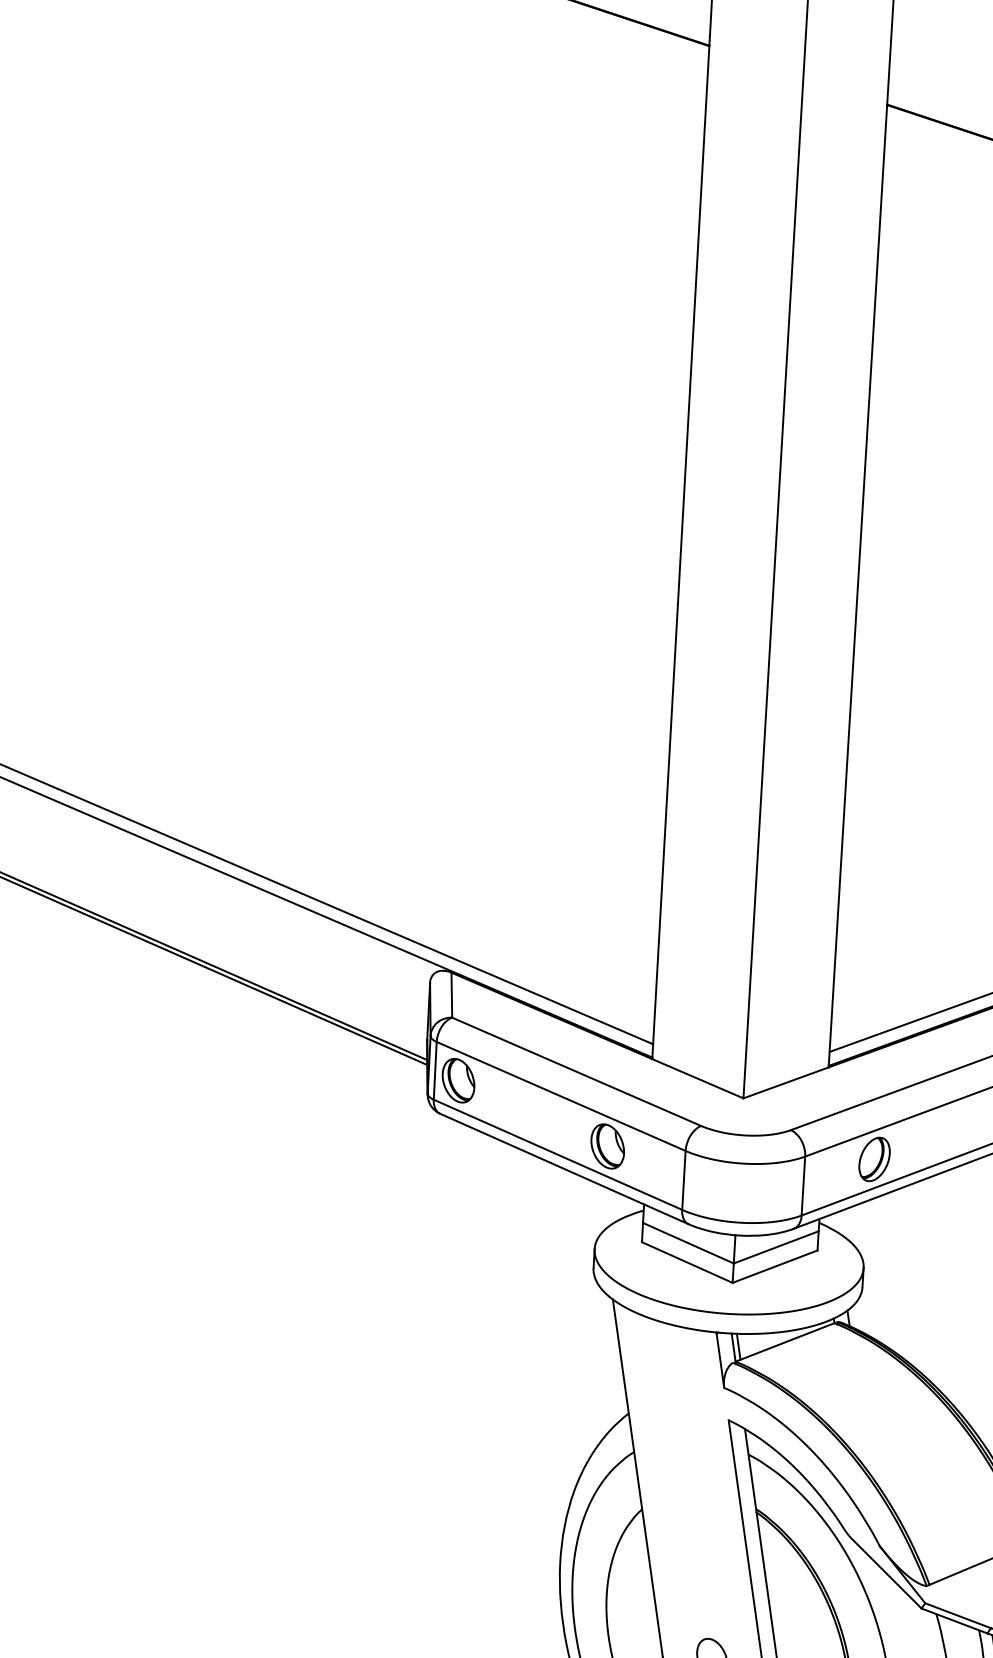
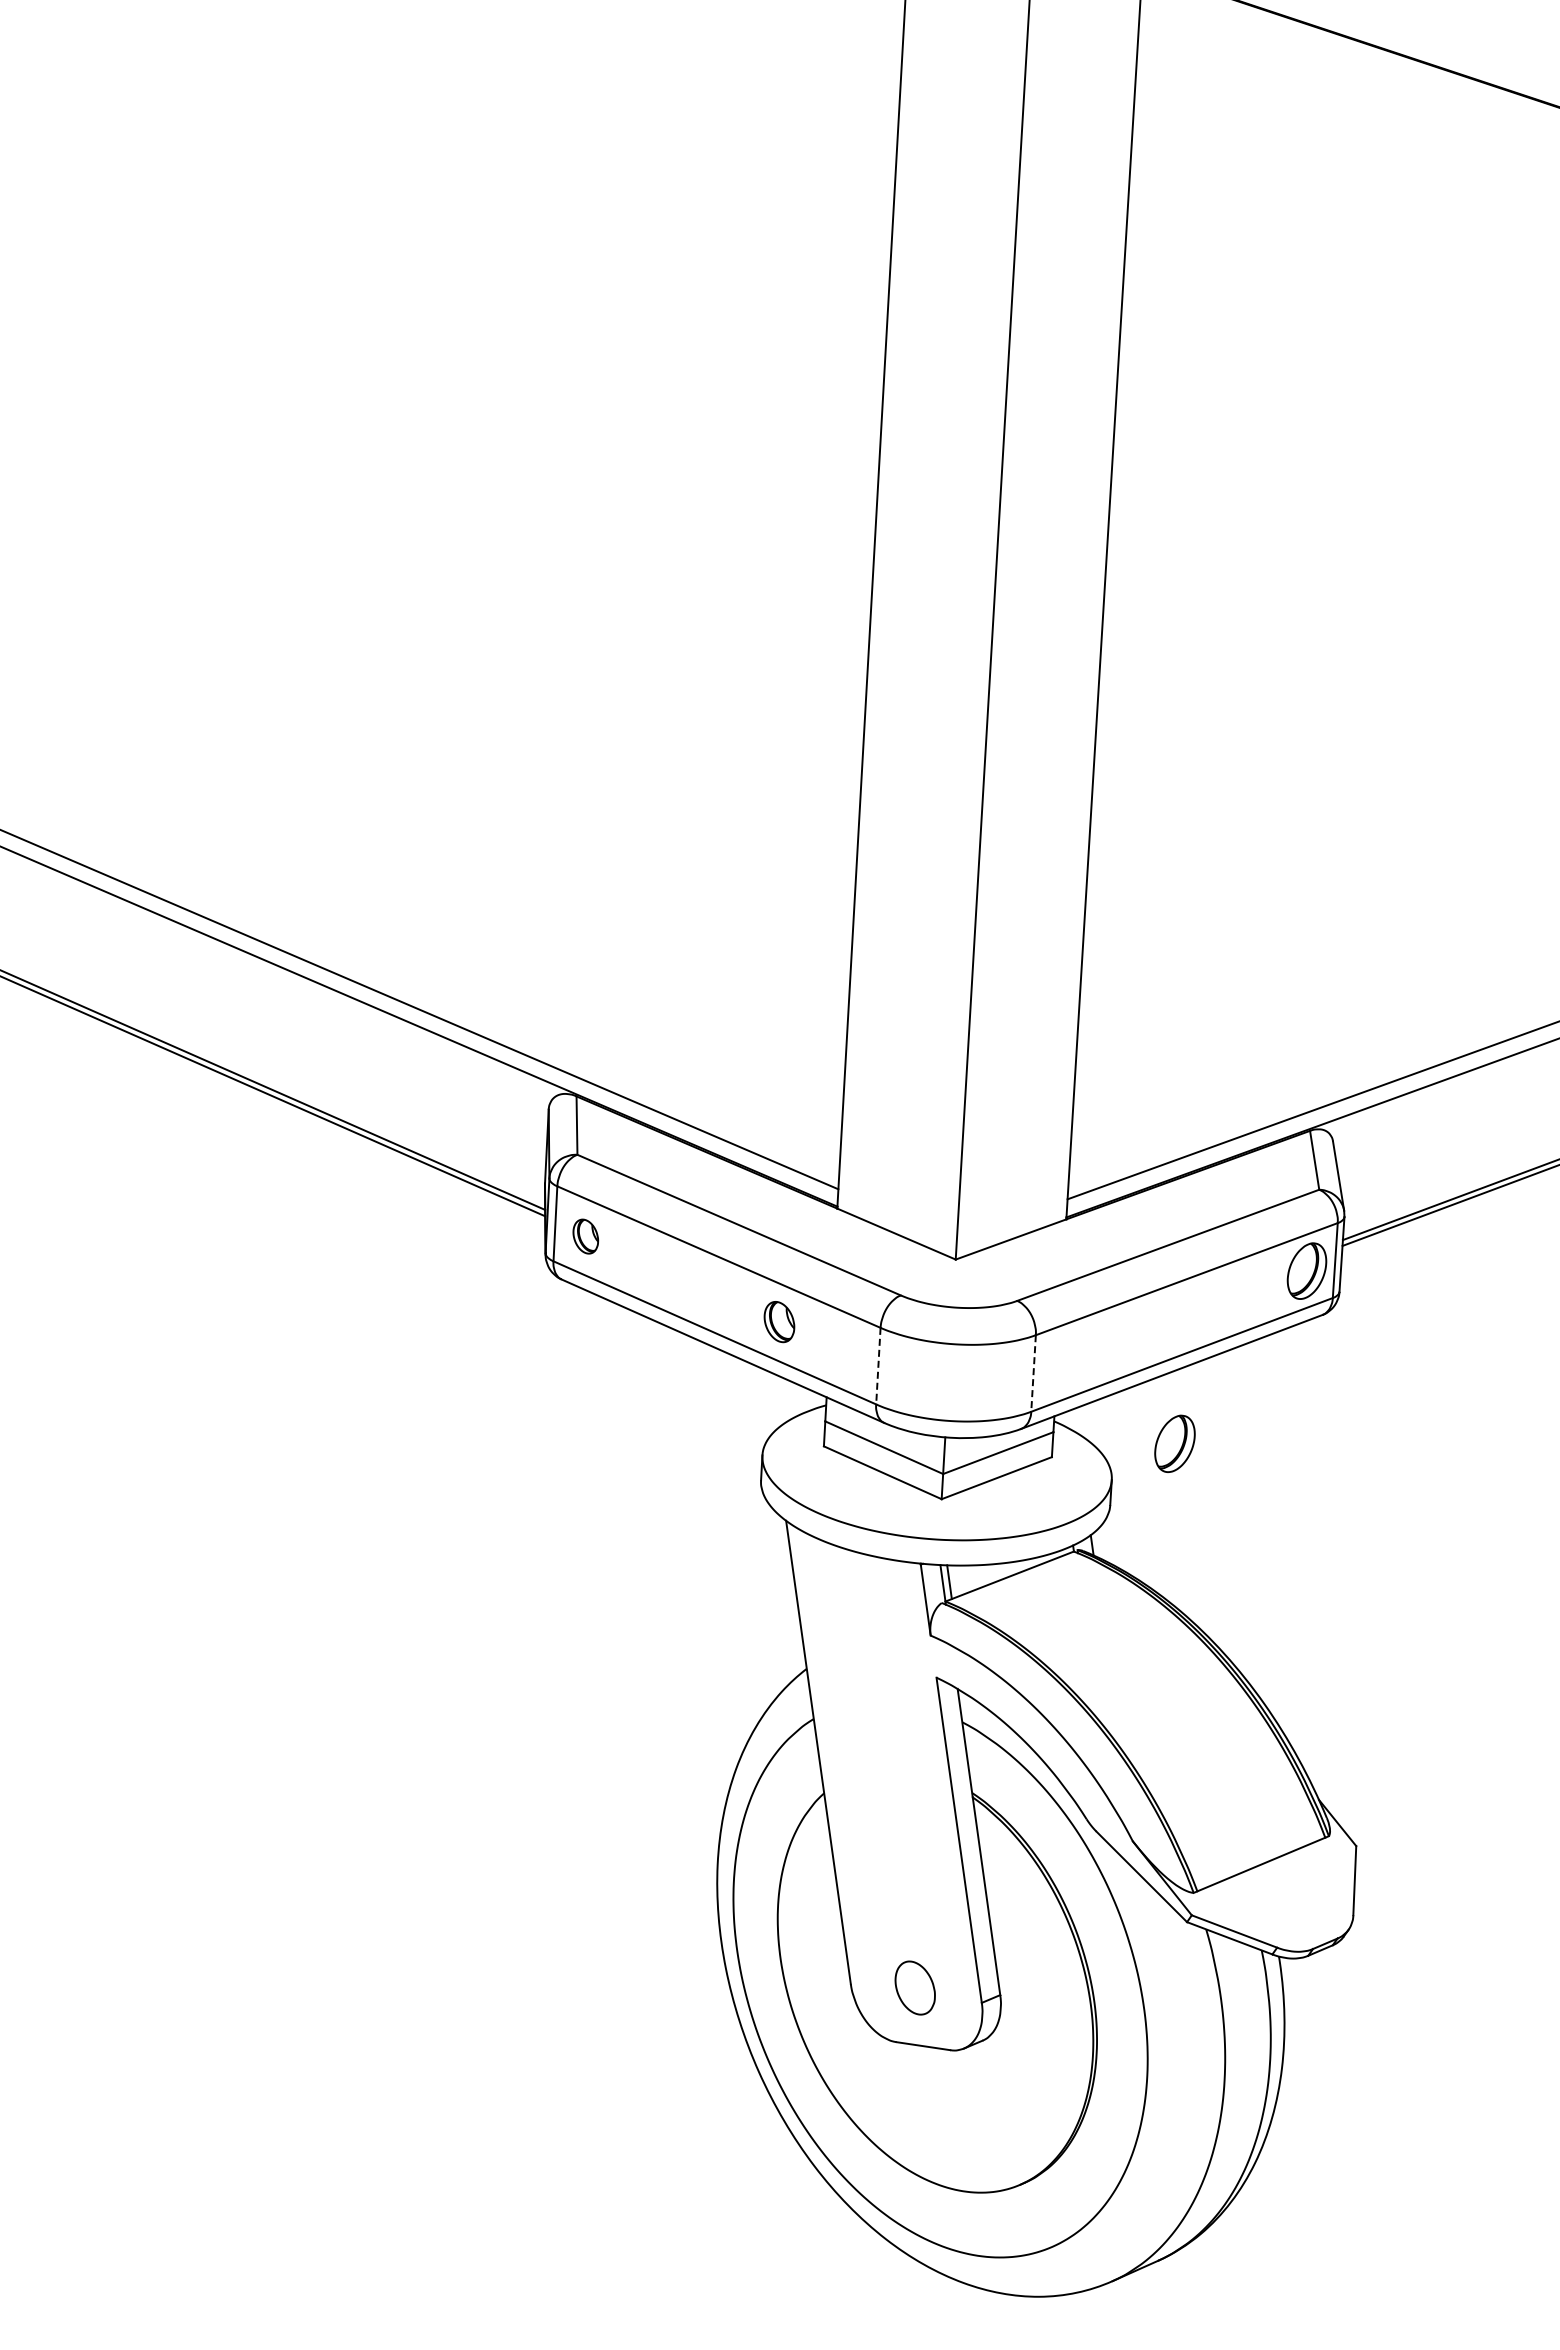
part: (458, 1080) -> (585, 1236), size x0.6
part: (607, 1146) -> (779, 1321), size x0.7
part: (874, 1159) -> (1174, 1443), moved
line: (684, 1180) -> (878, 1366), solid -> dashed
line: (803, 1186) -> (1033, 1373), solid -> dashed

